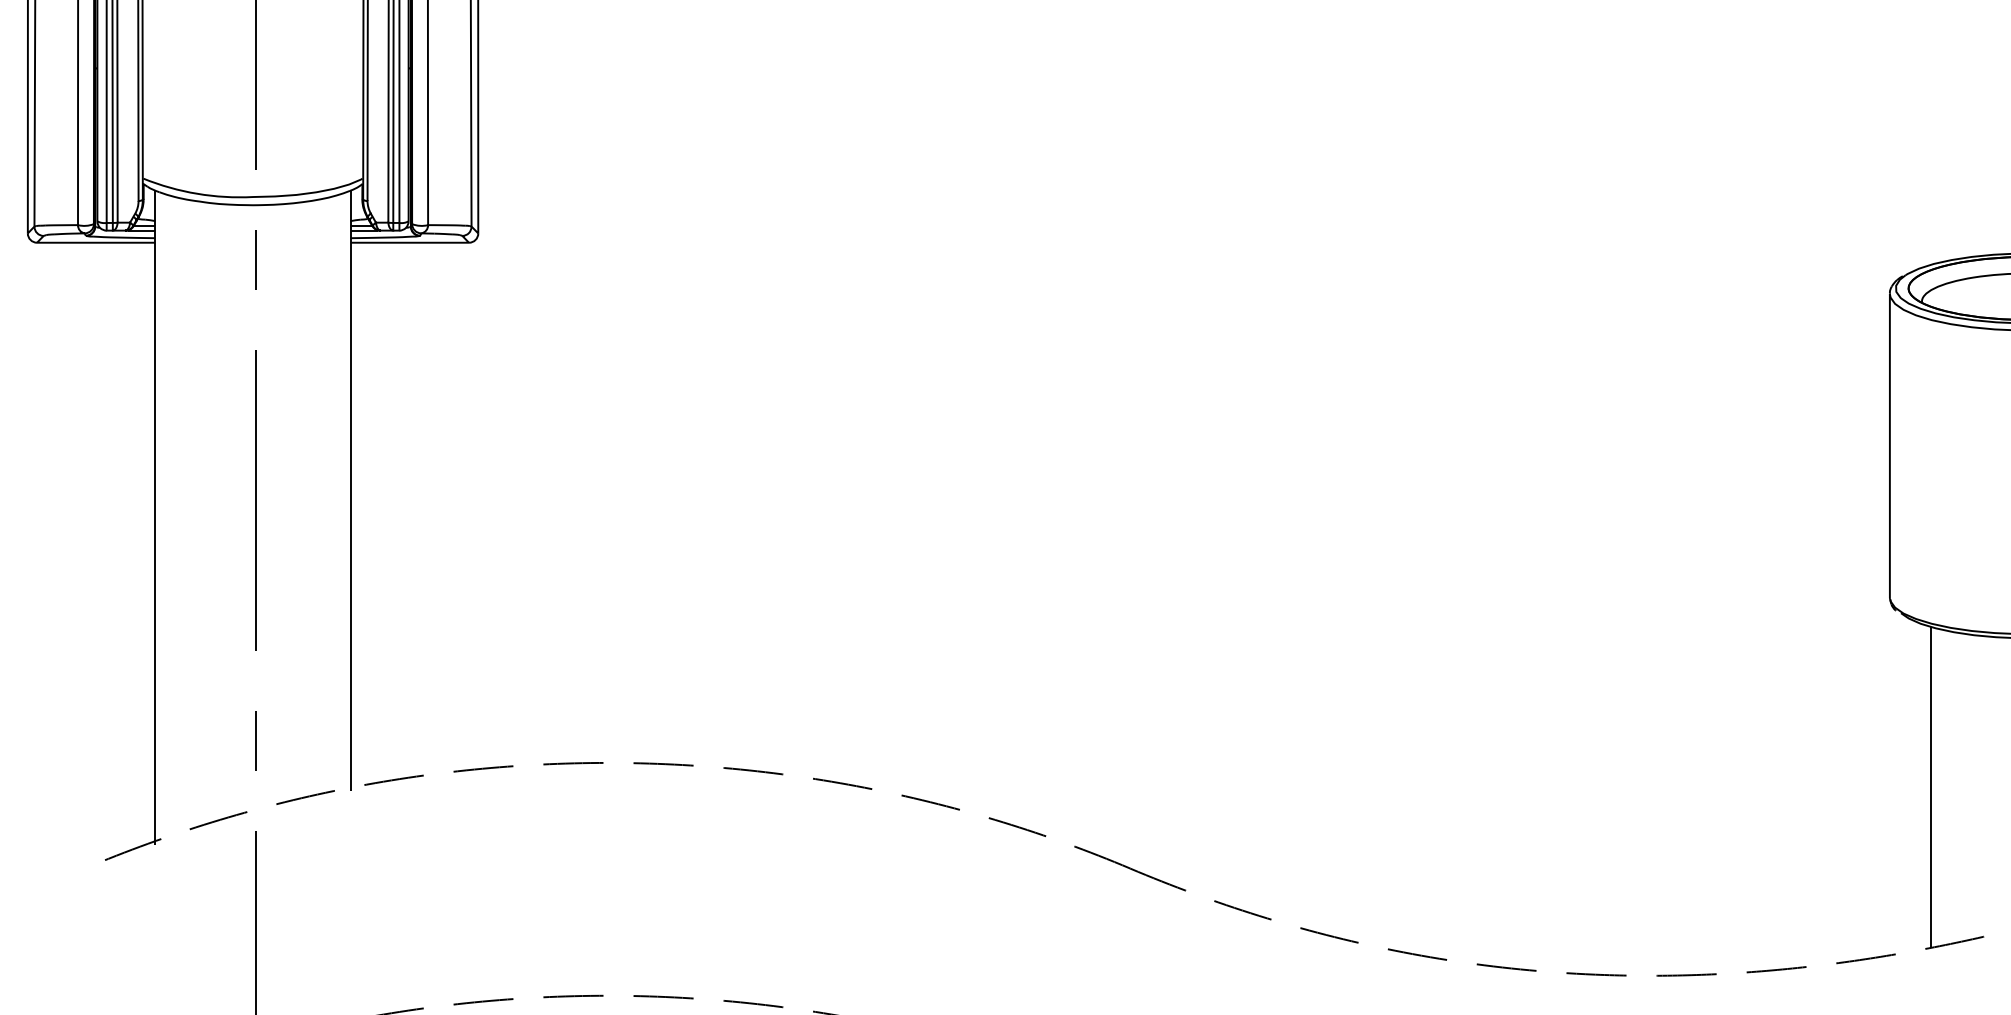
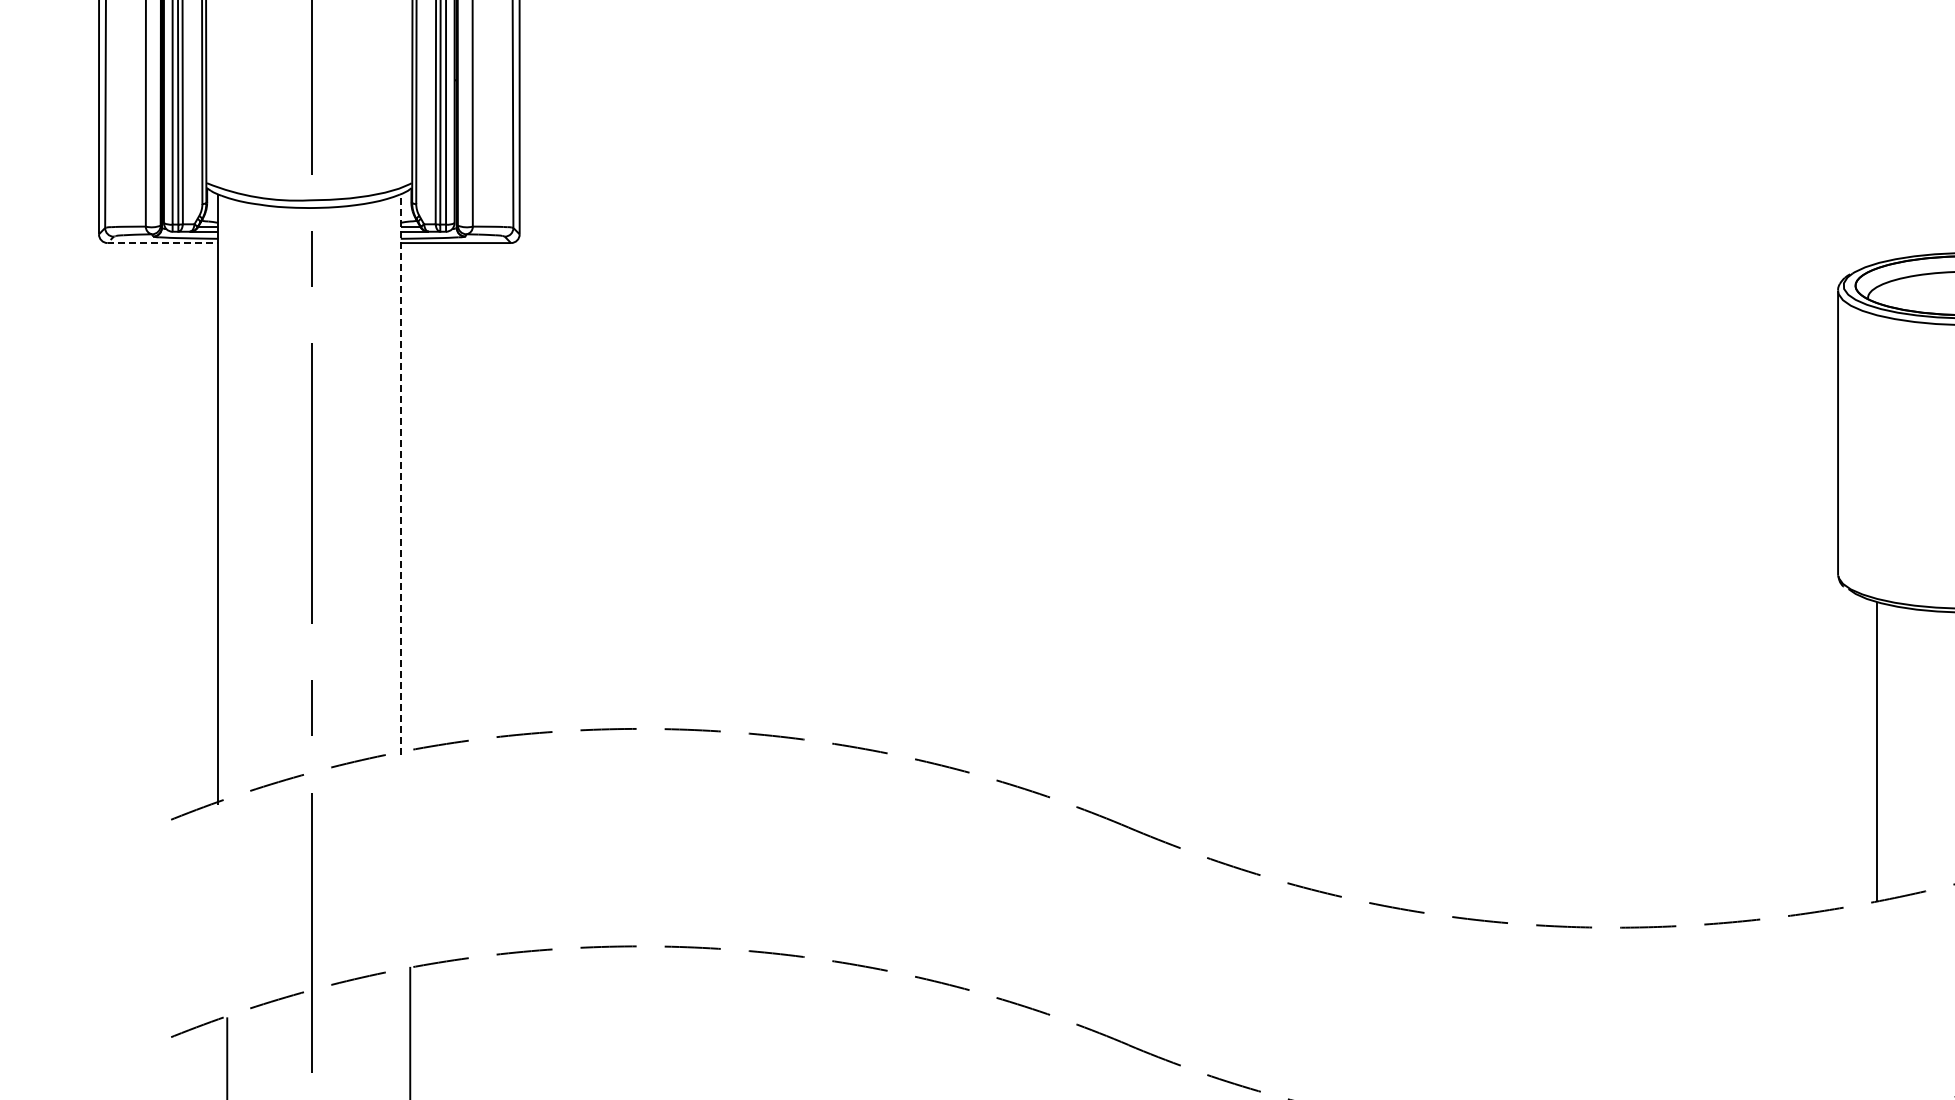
line: (87, 243) -> (154, 243), solid -> dashed
line: (350, 490) -> (400, 474), solid -> dashed

